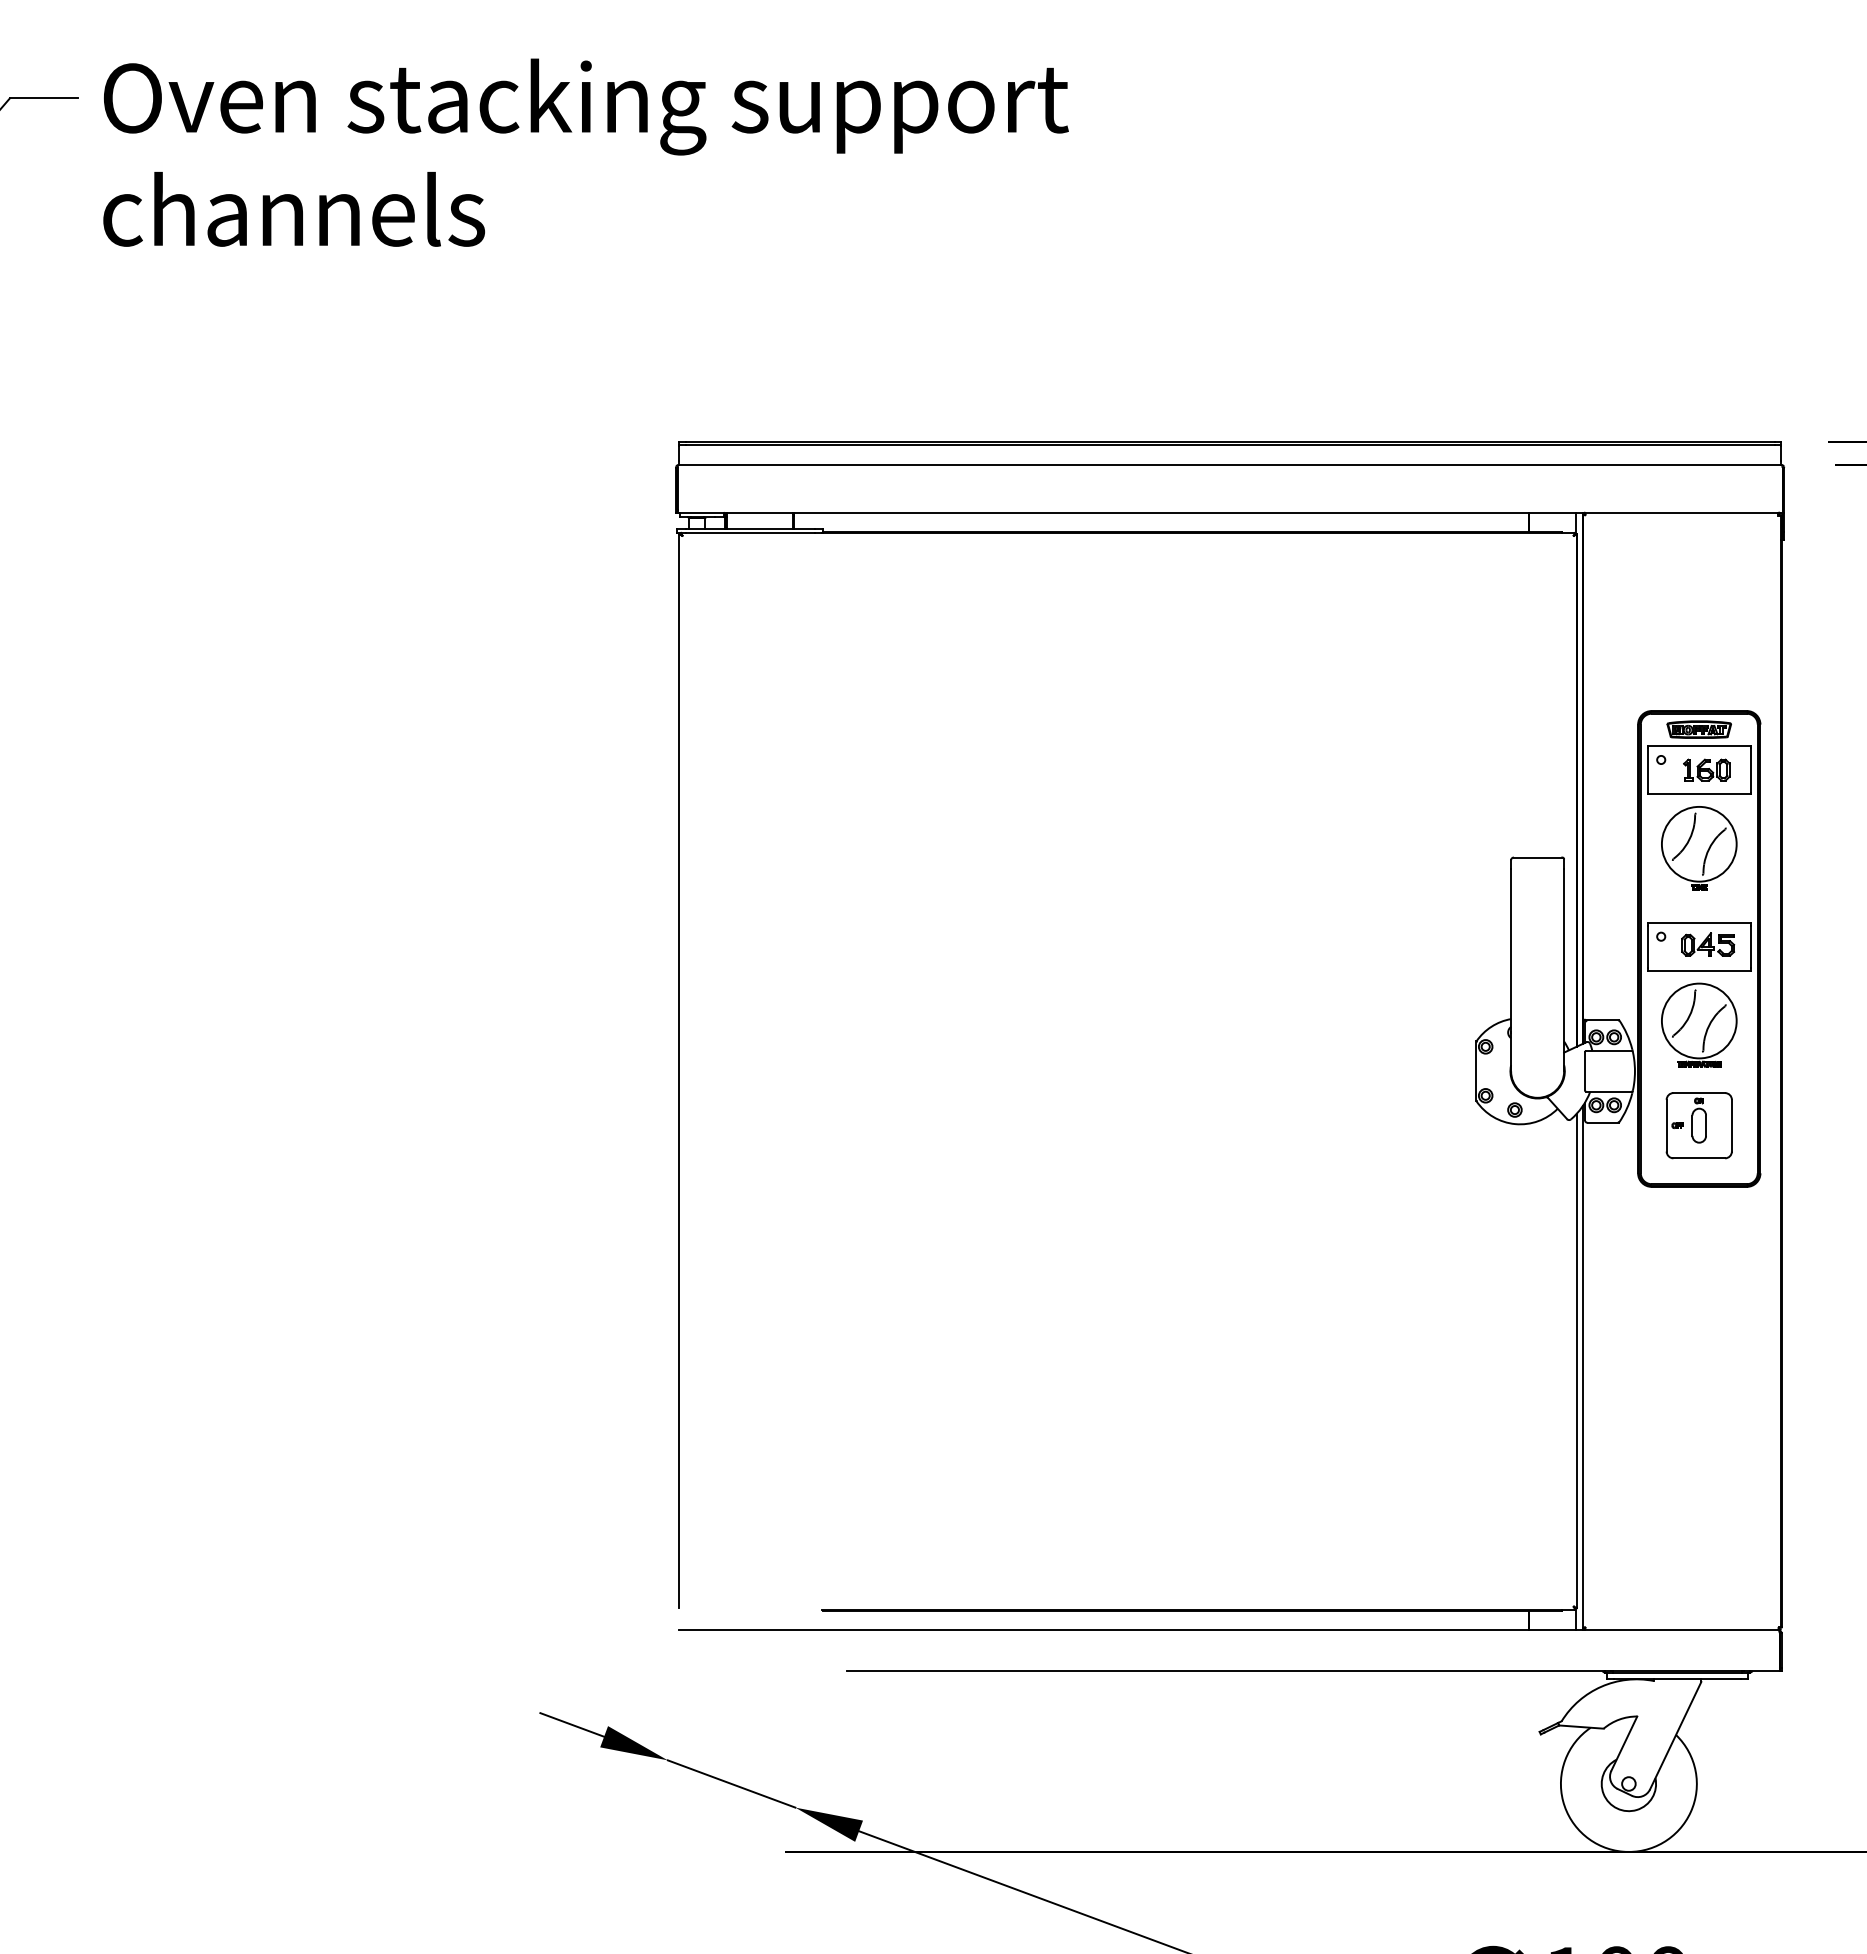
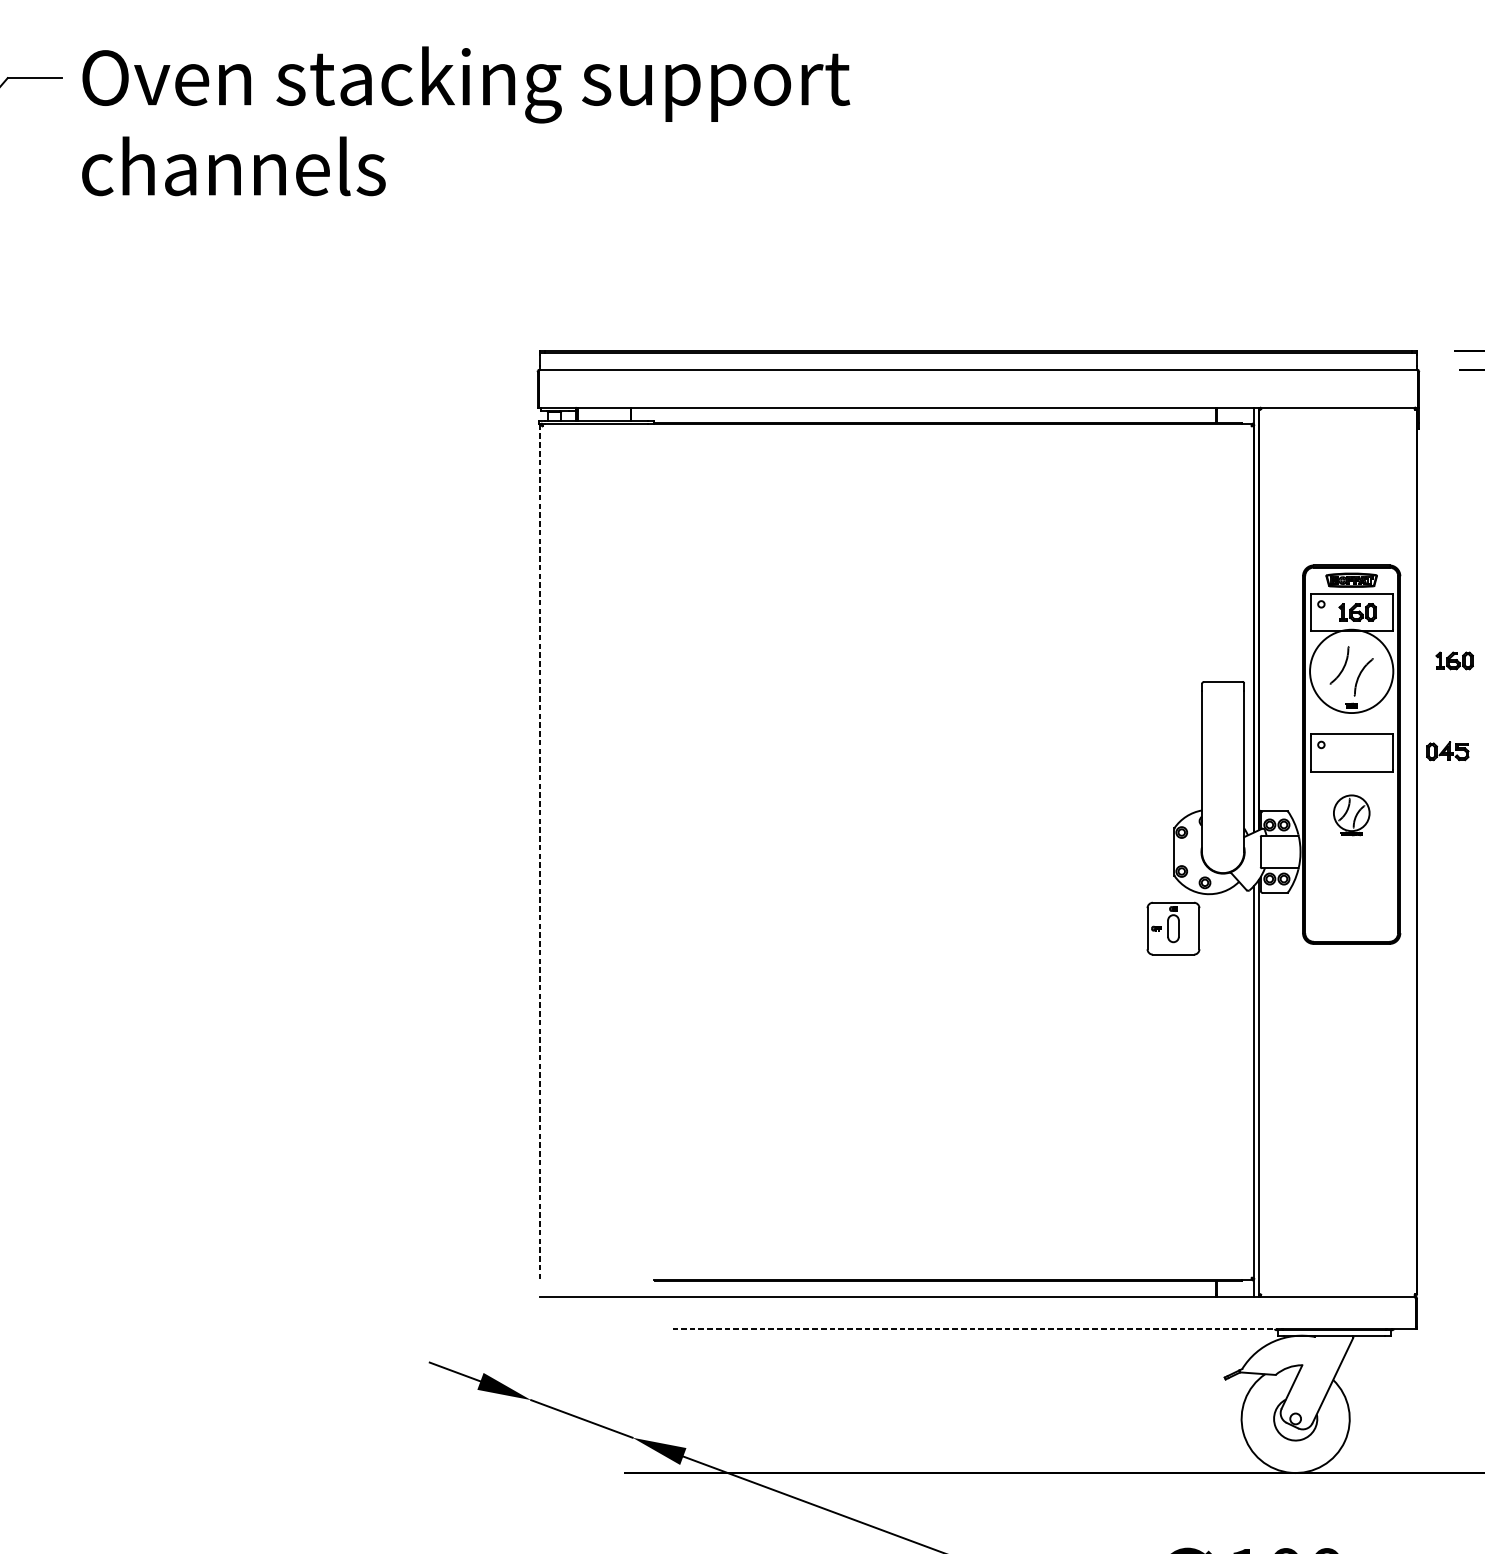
part: (1828, 830) -> (1454, 660), added
circle: (1698, 843) -> (1351, 670), size x1.4
part: (1708, 944) -> (1448, 751), moved
part: (1699, 1024) -> (1351, 814), size x0.6
line: (679, 1071) -> (540, 852), solid -> dashed
part: (1698, 1125) -> (1172, 928), moved
line: (1228, 1670) -> (977, 1328), solid -> dashed

